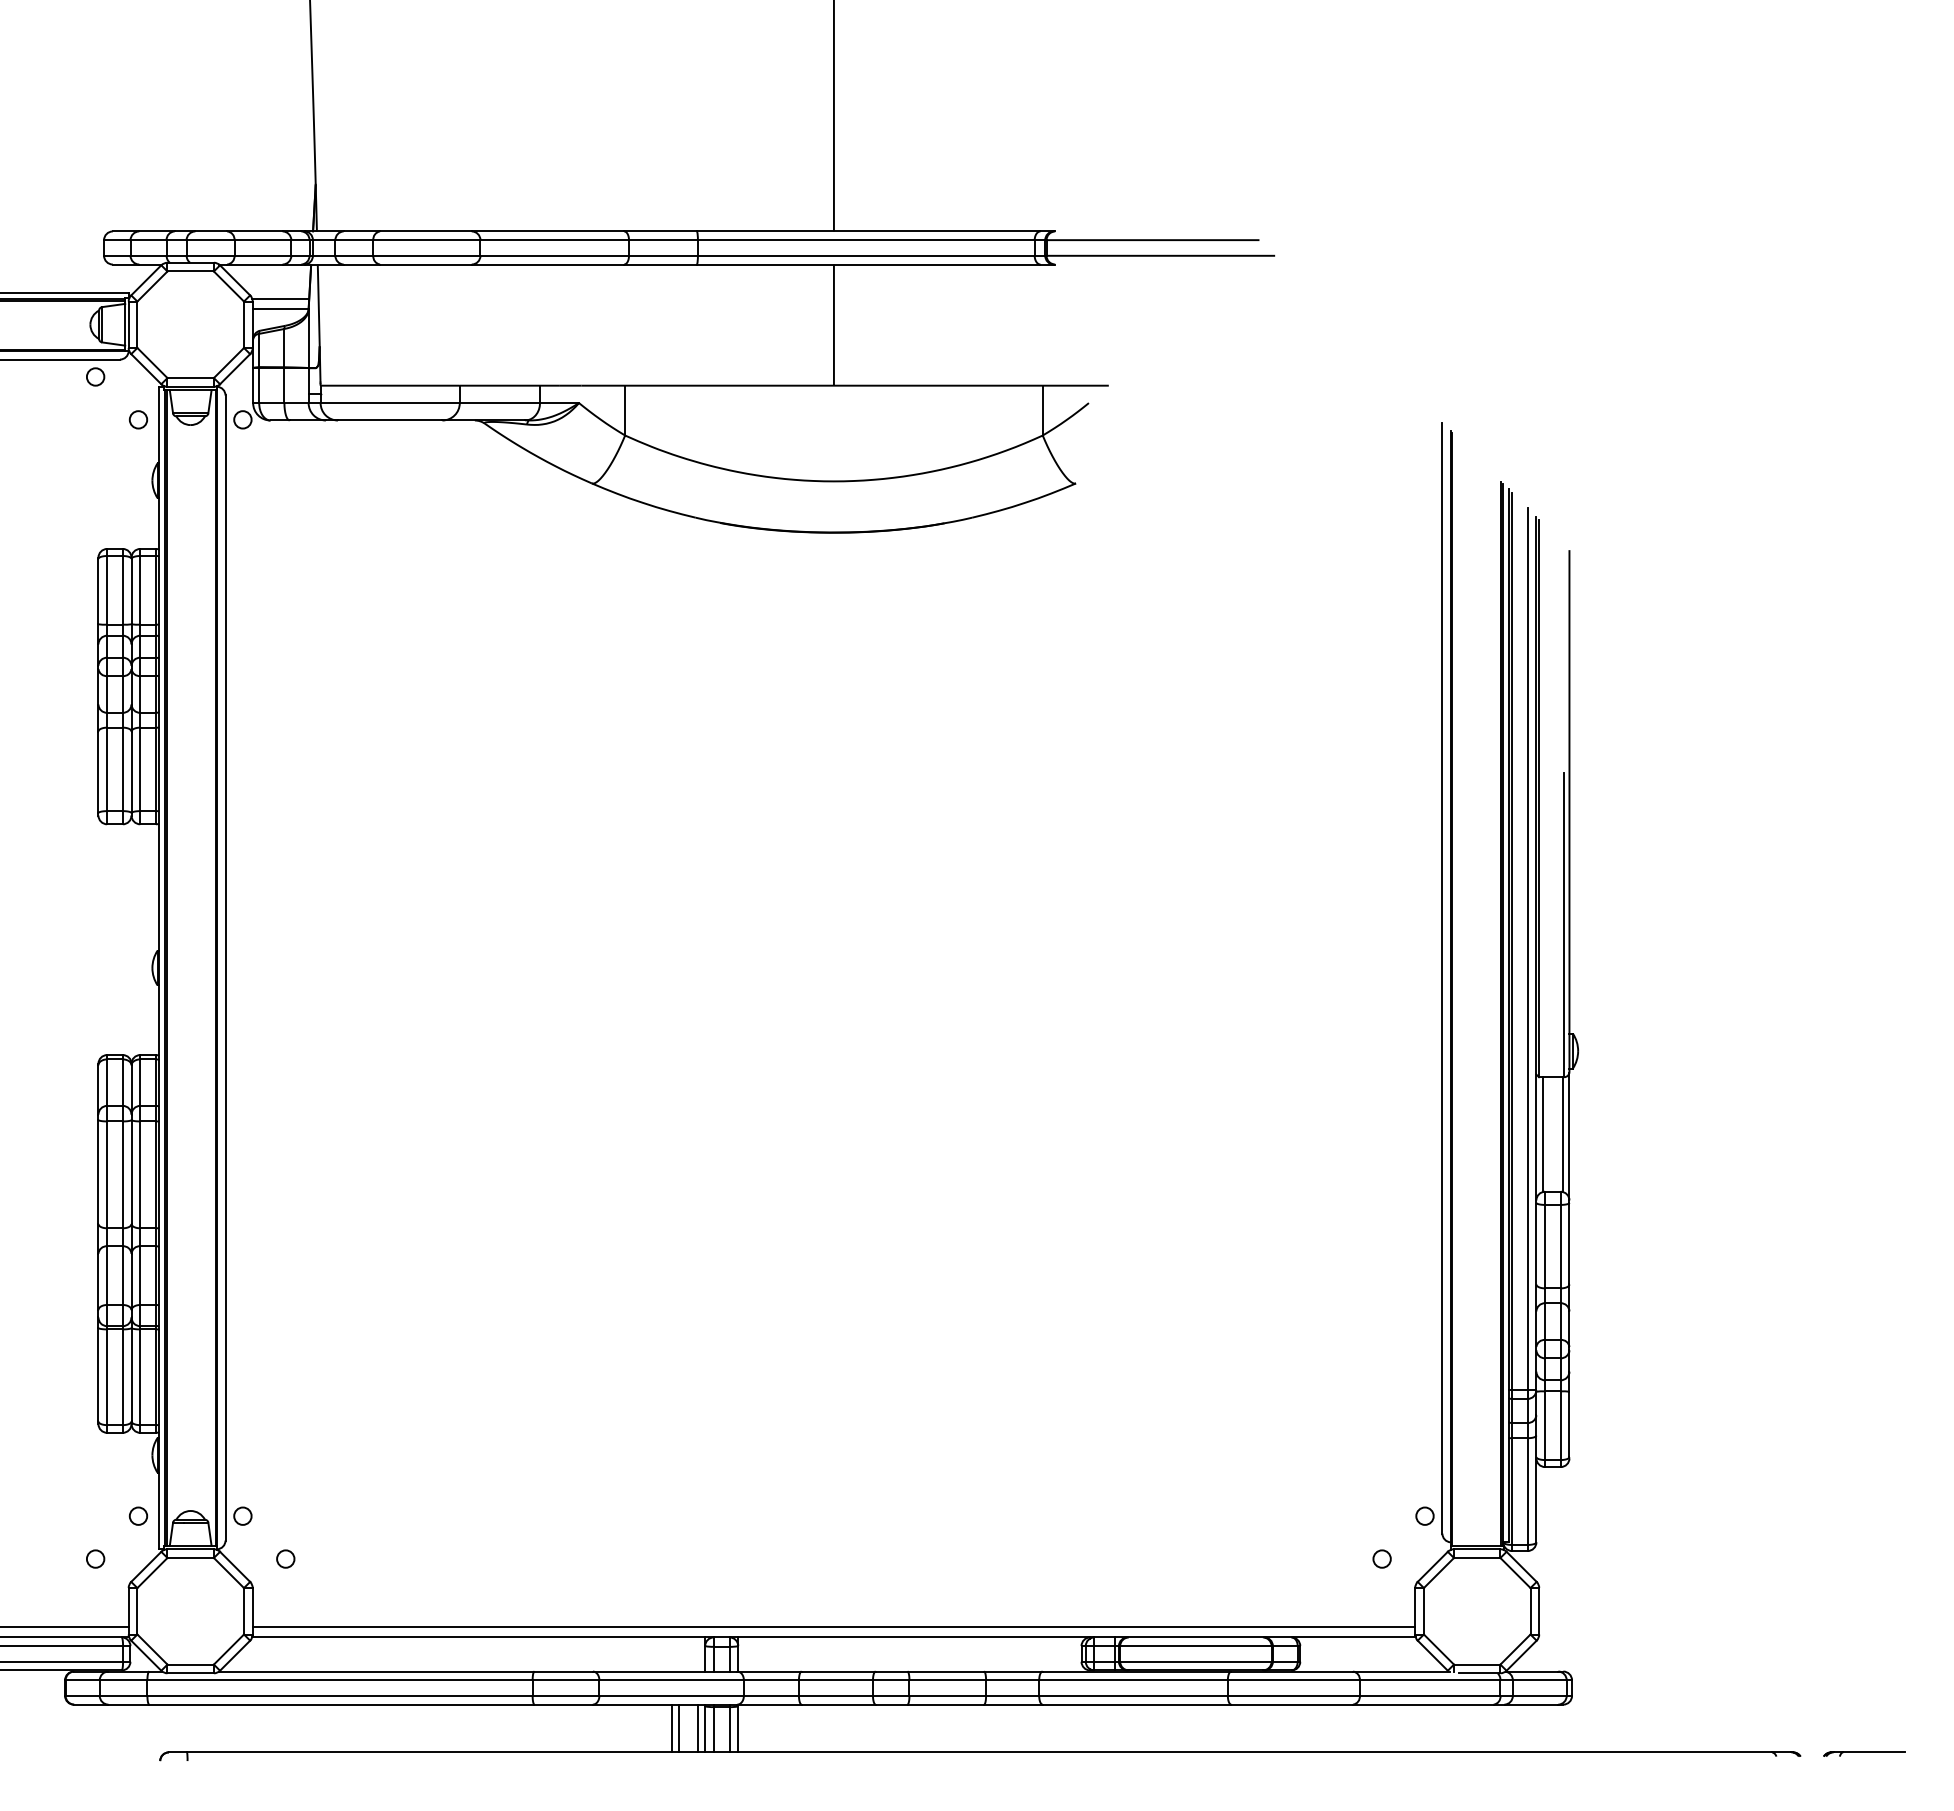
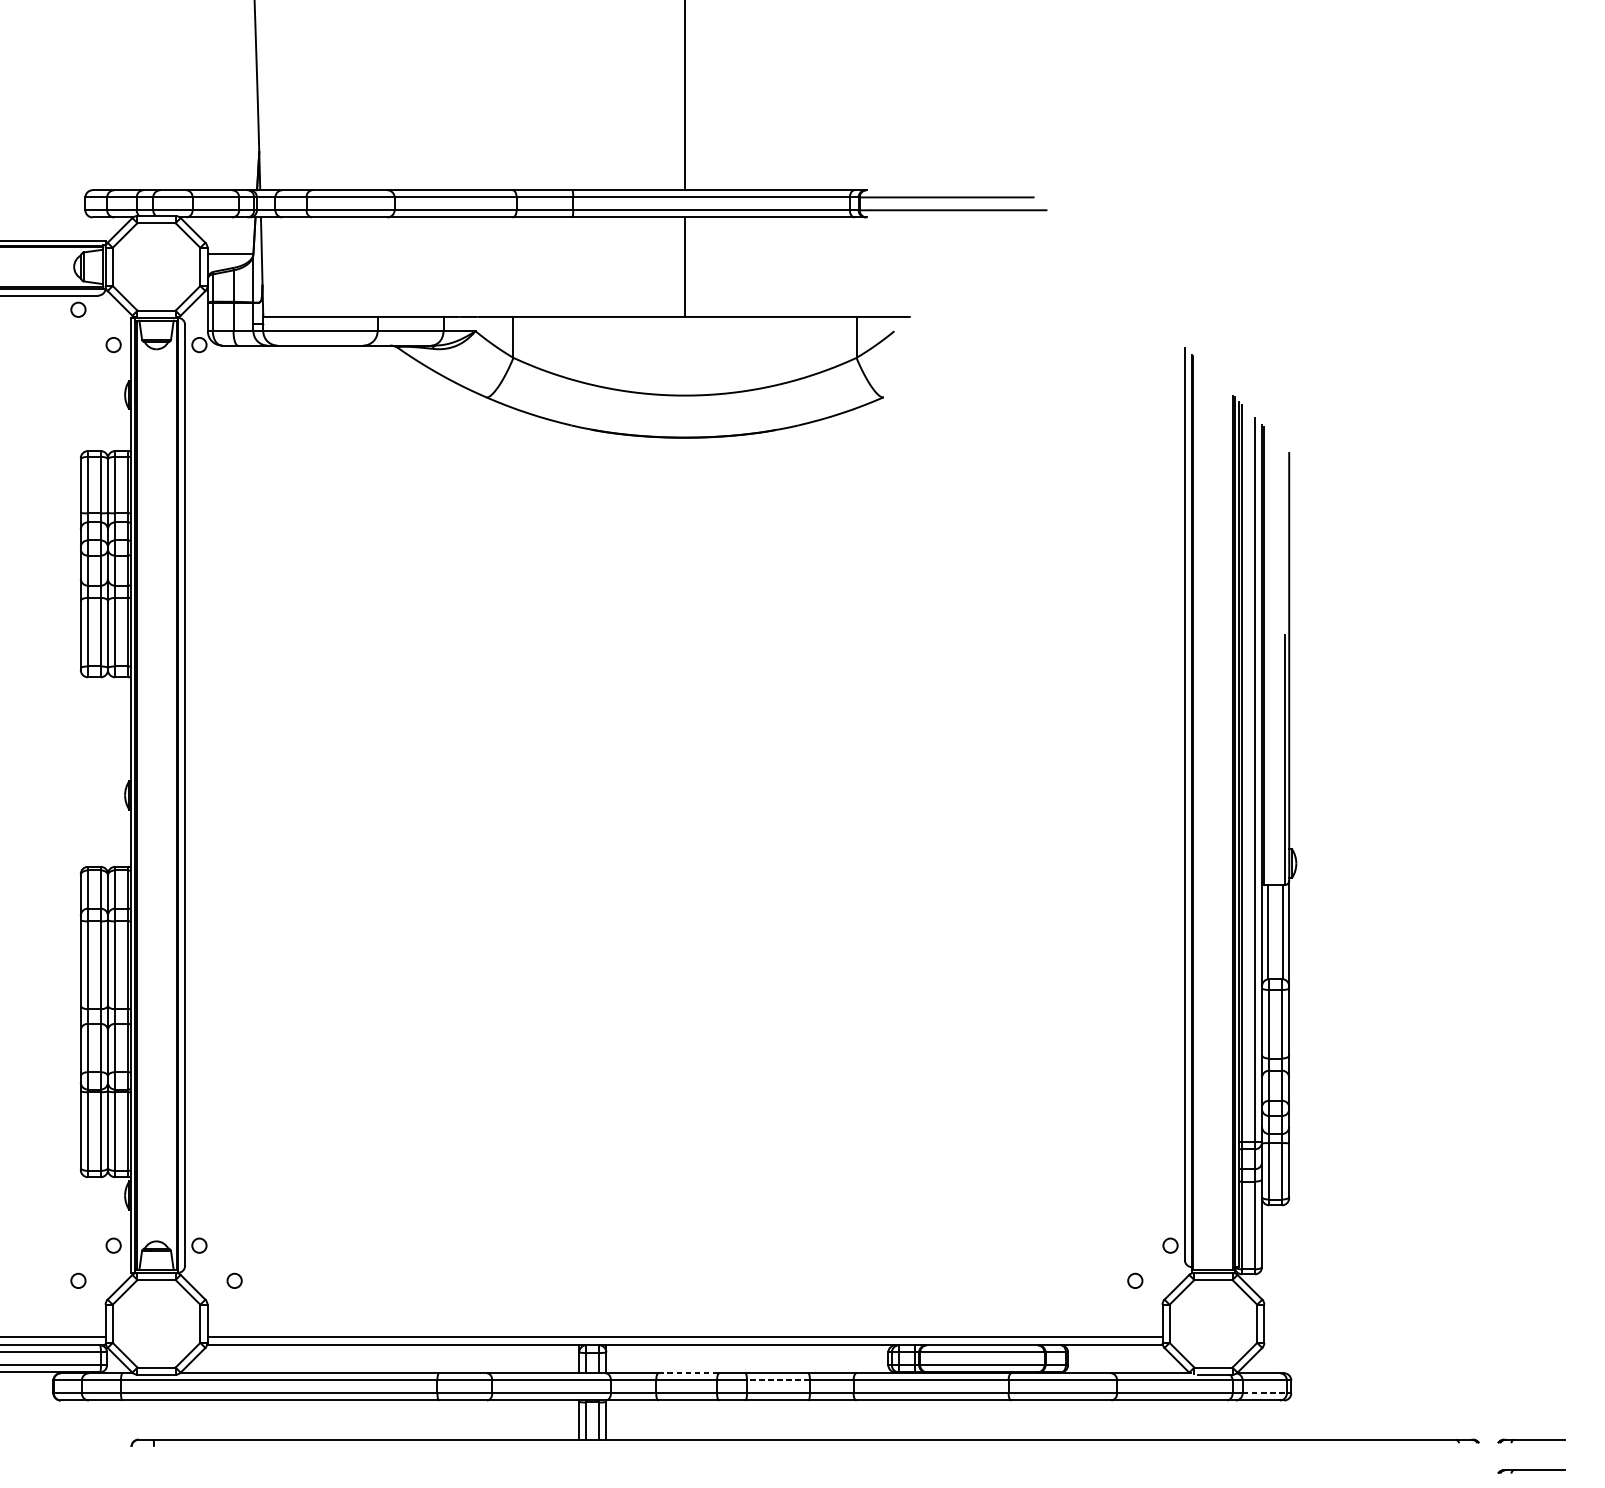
line: (280, 298) -> (230, 245), removed
line: (839, 1671) -> (689, 1373), solid -> dashed
line: (947, 1680) -> (778, 1380), solid -> dashed
line: (1539, 1695) -> (1264, 1392), solid -> dashed
line: (672, 1728) -> (552, 1420), removed
line: (679, 1728) -> (558, 1420), removed
line: (698, 1728) -> (573, 1420), removed
part: (1864, 1790) -> (1531, 1471), added

